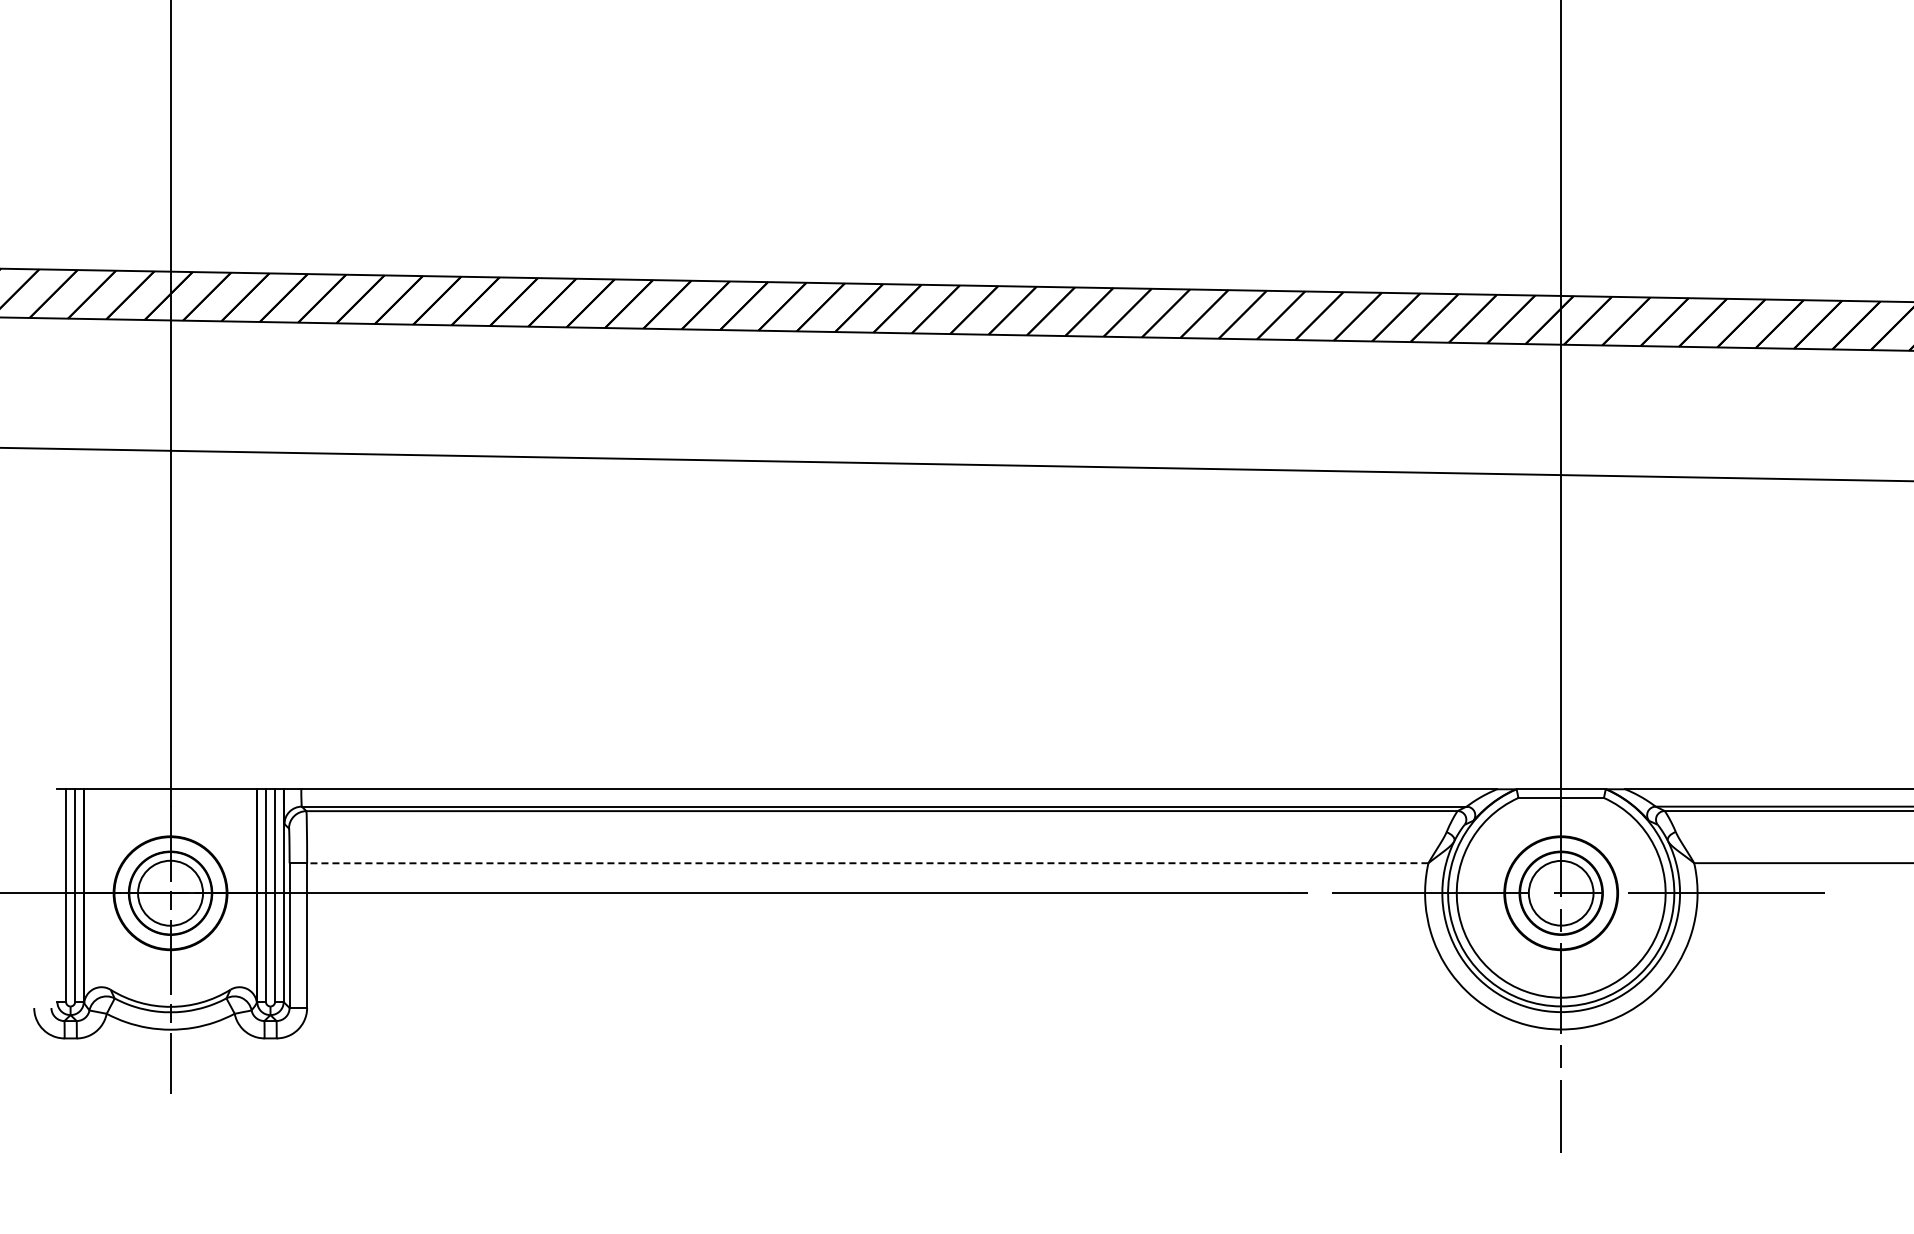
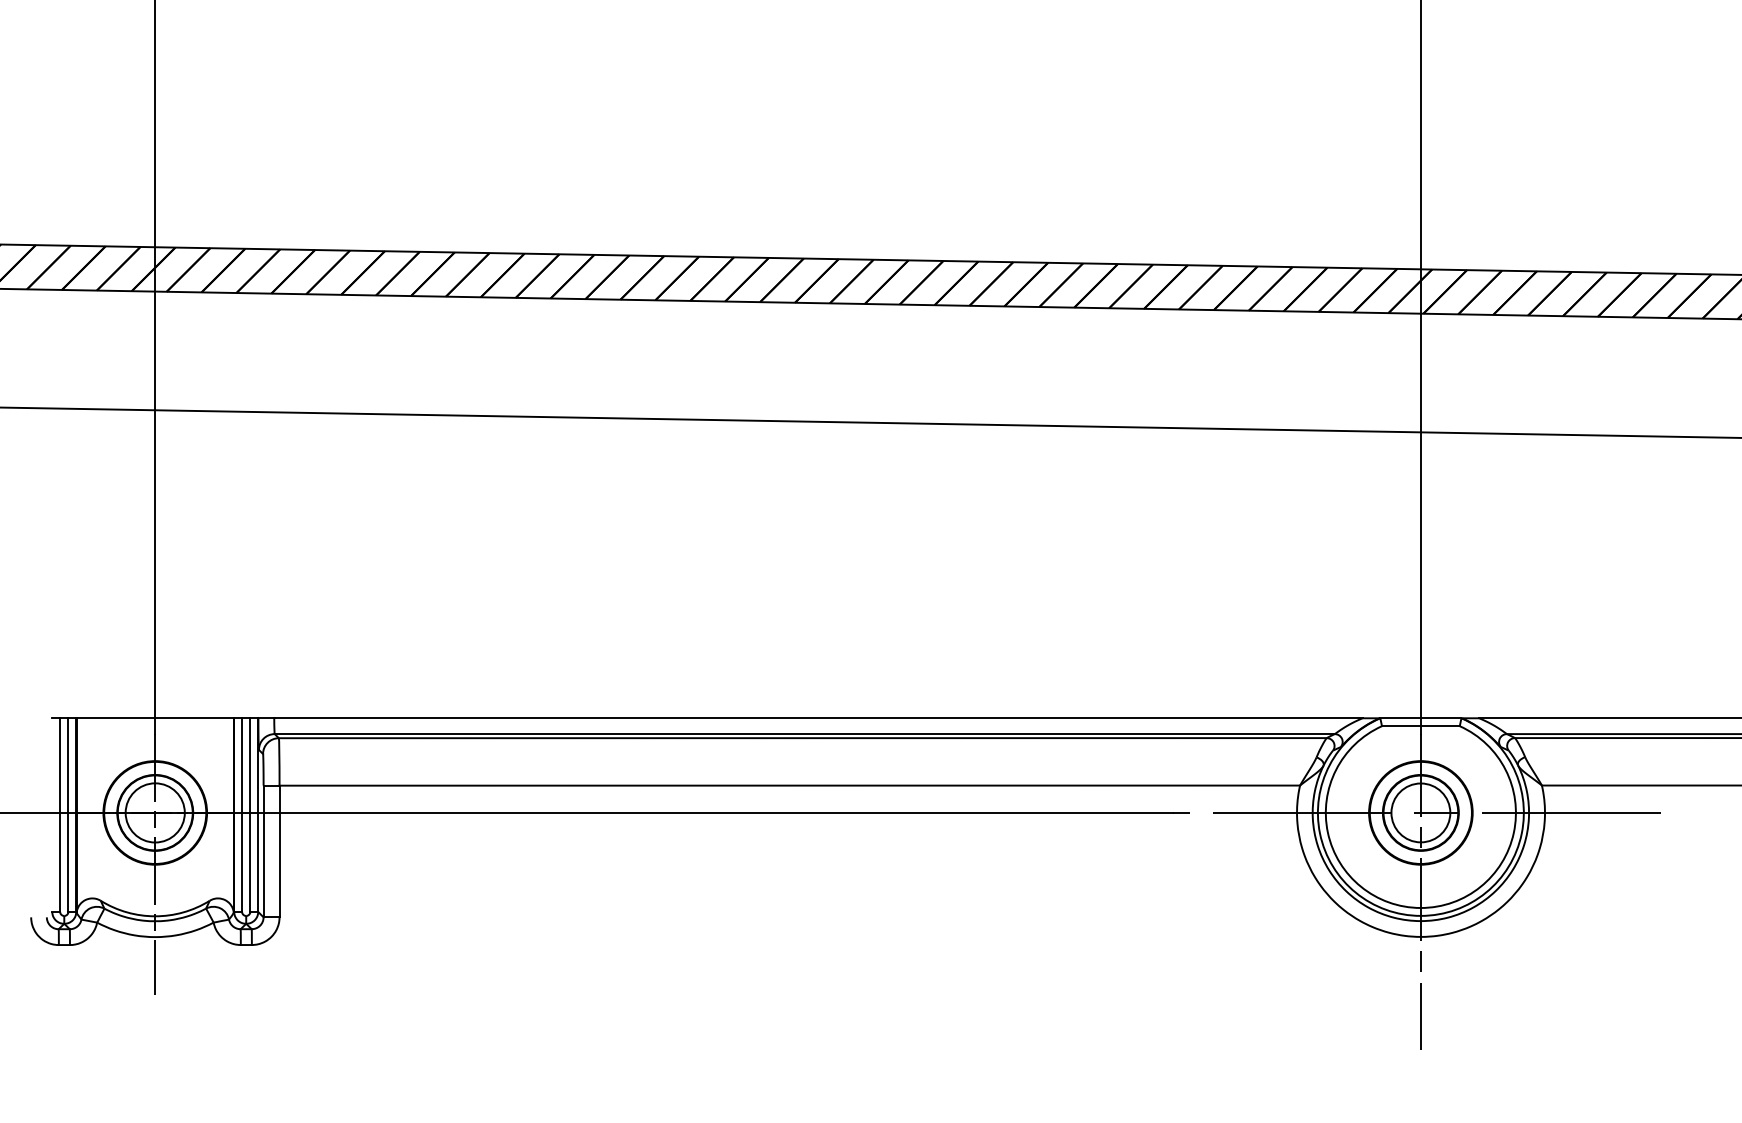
line: (867, 863) -> (789, 785), dashed -> solid

